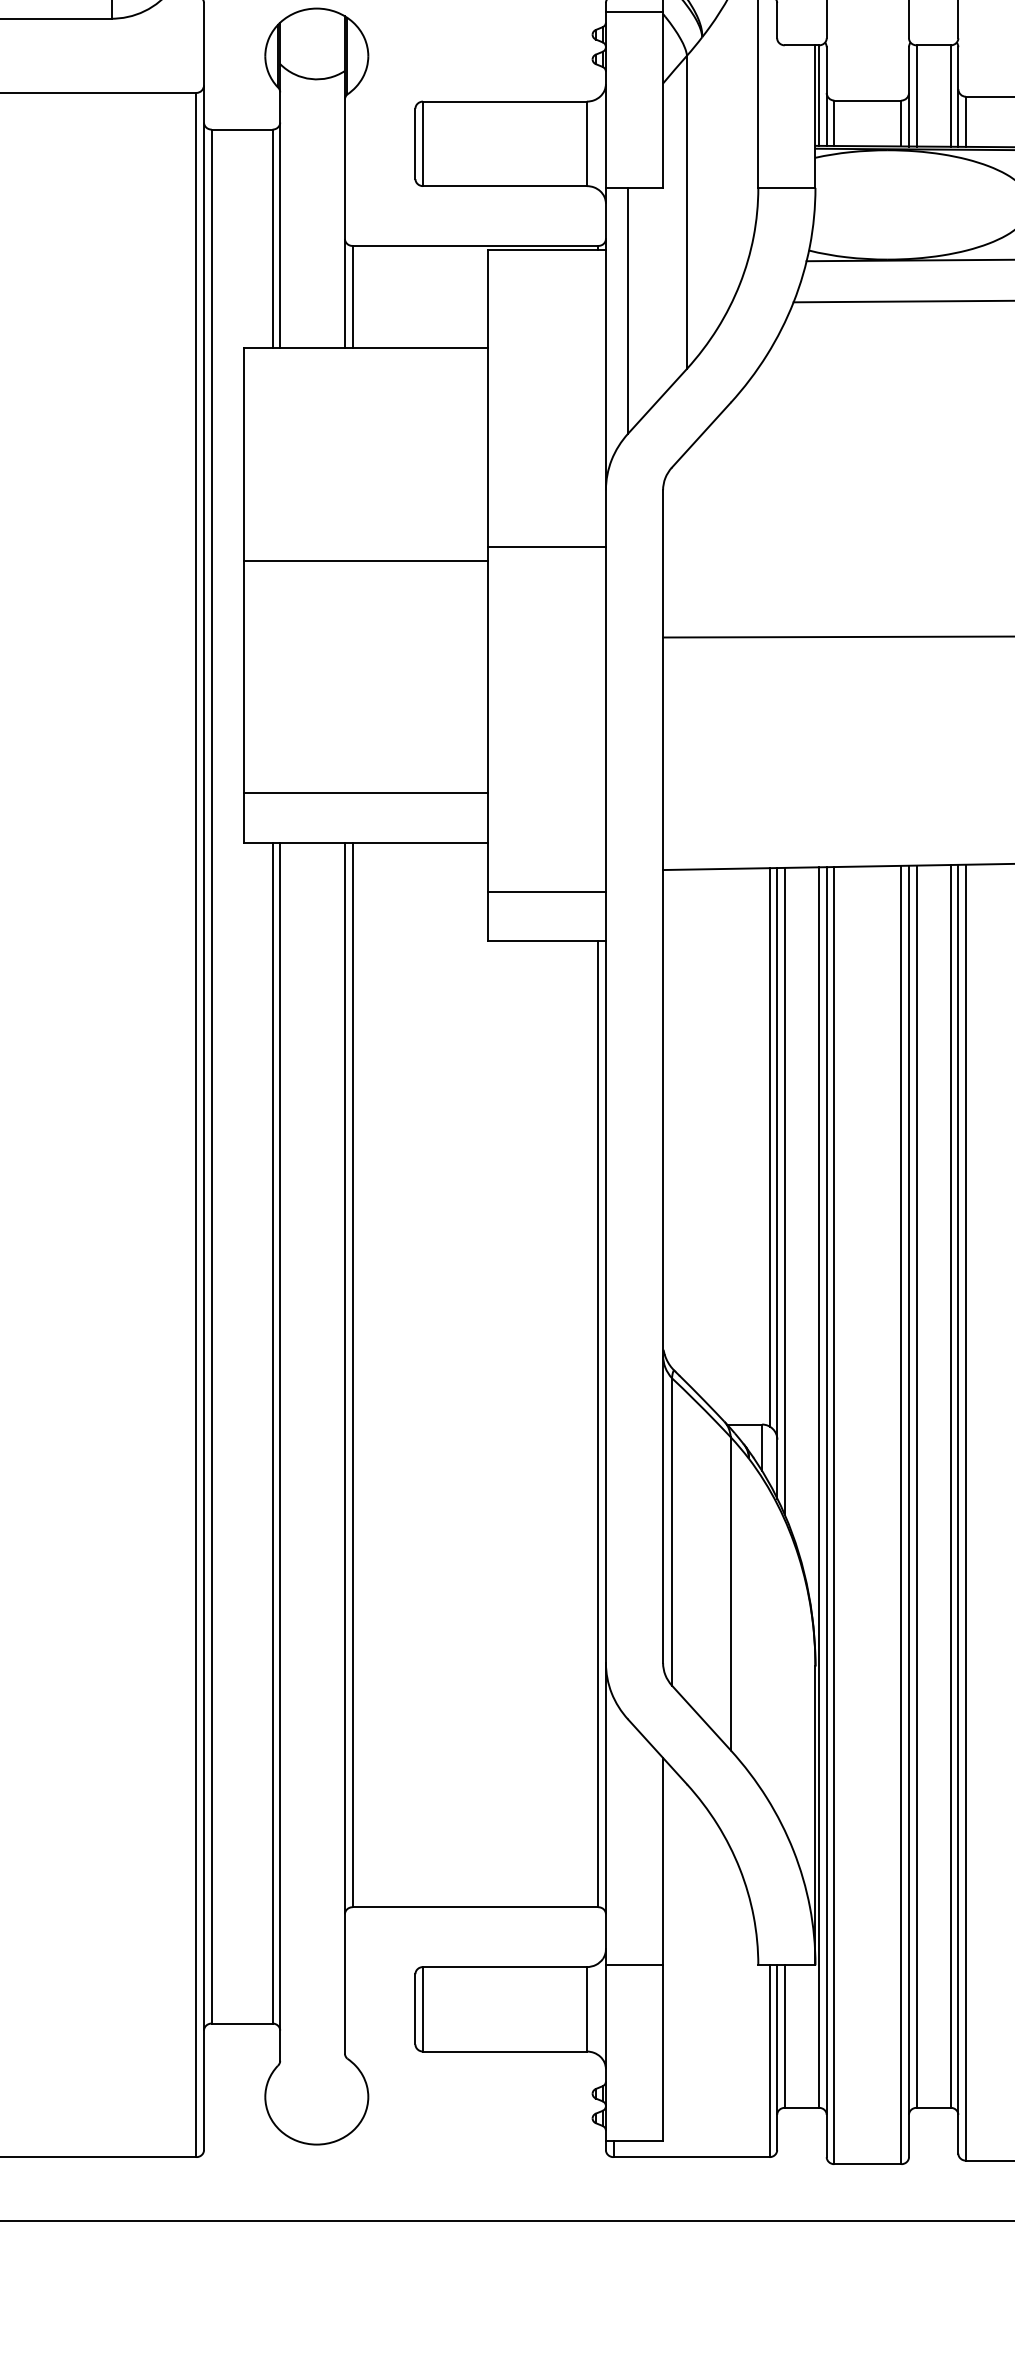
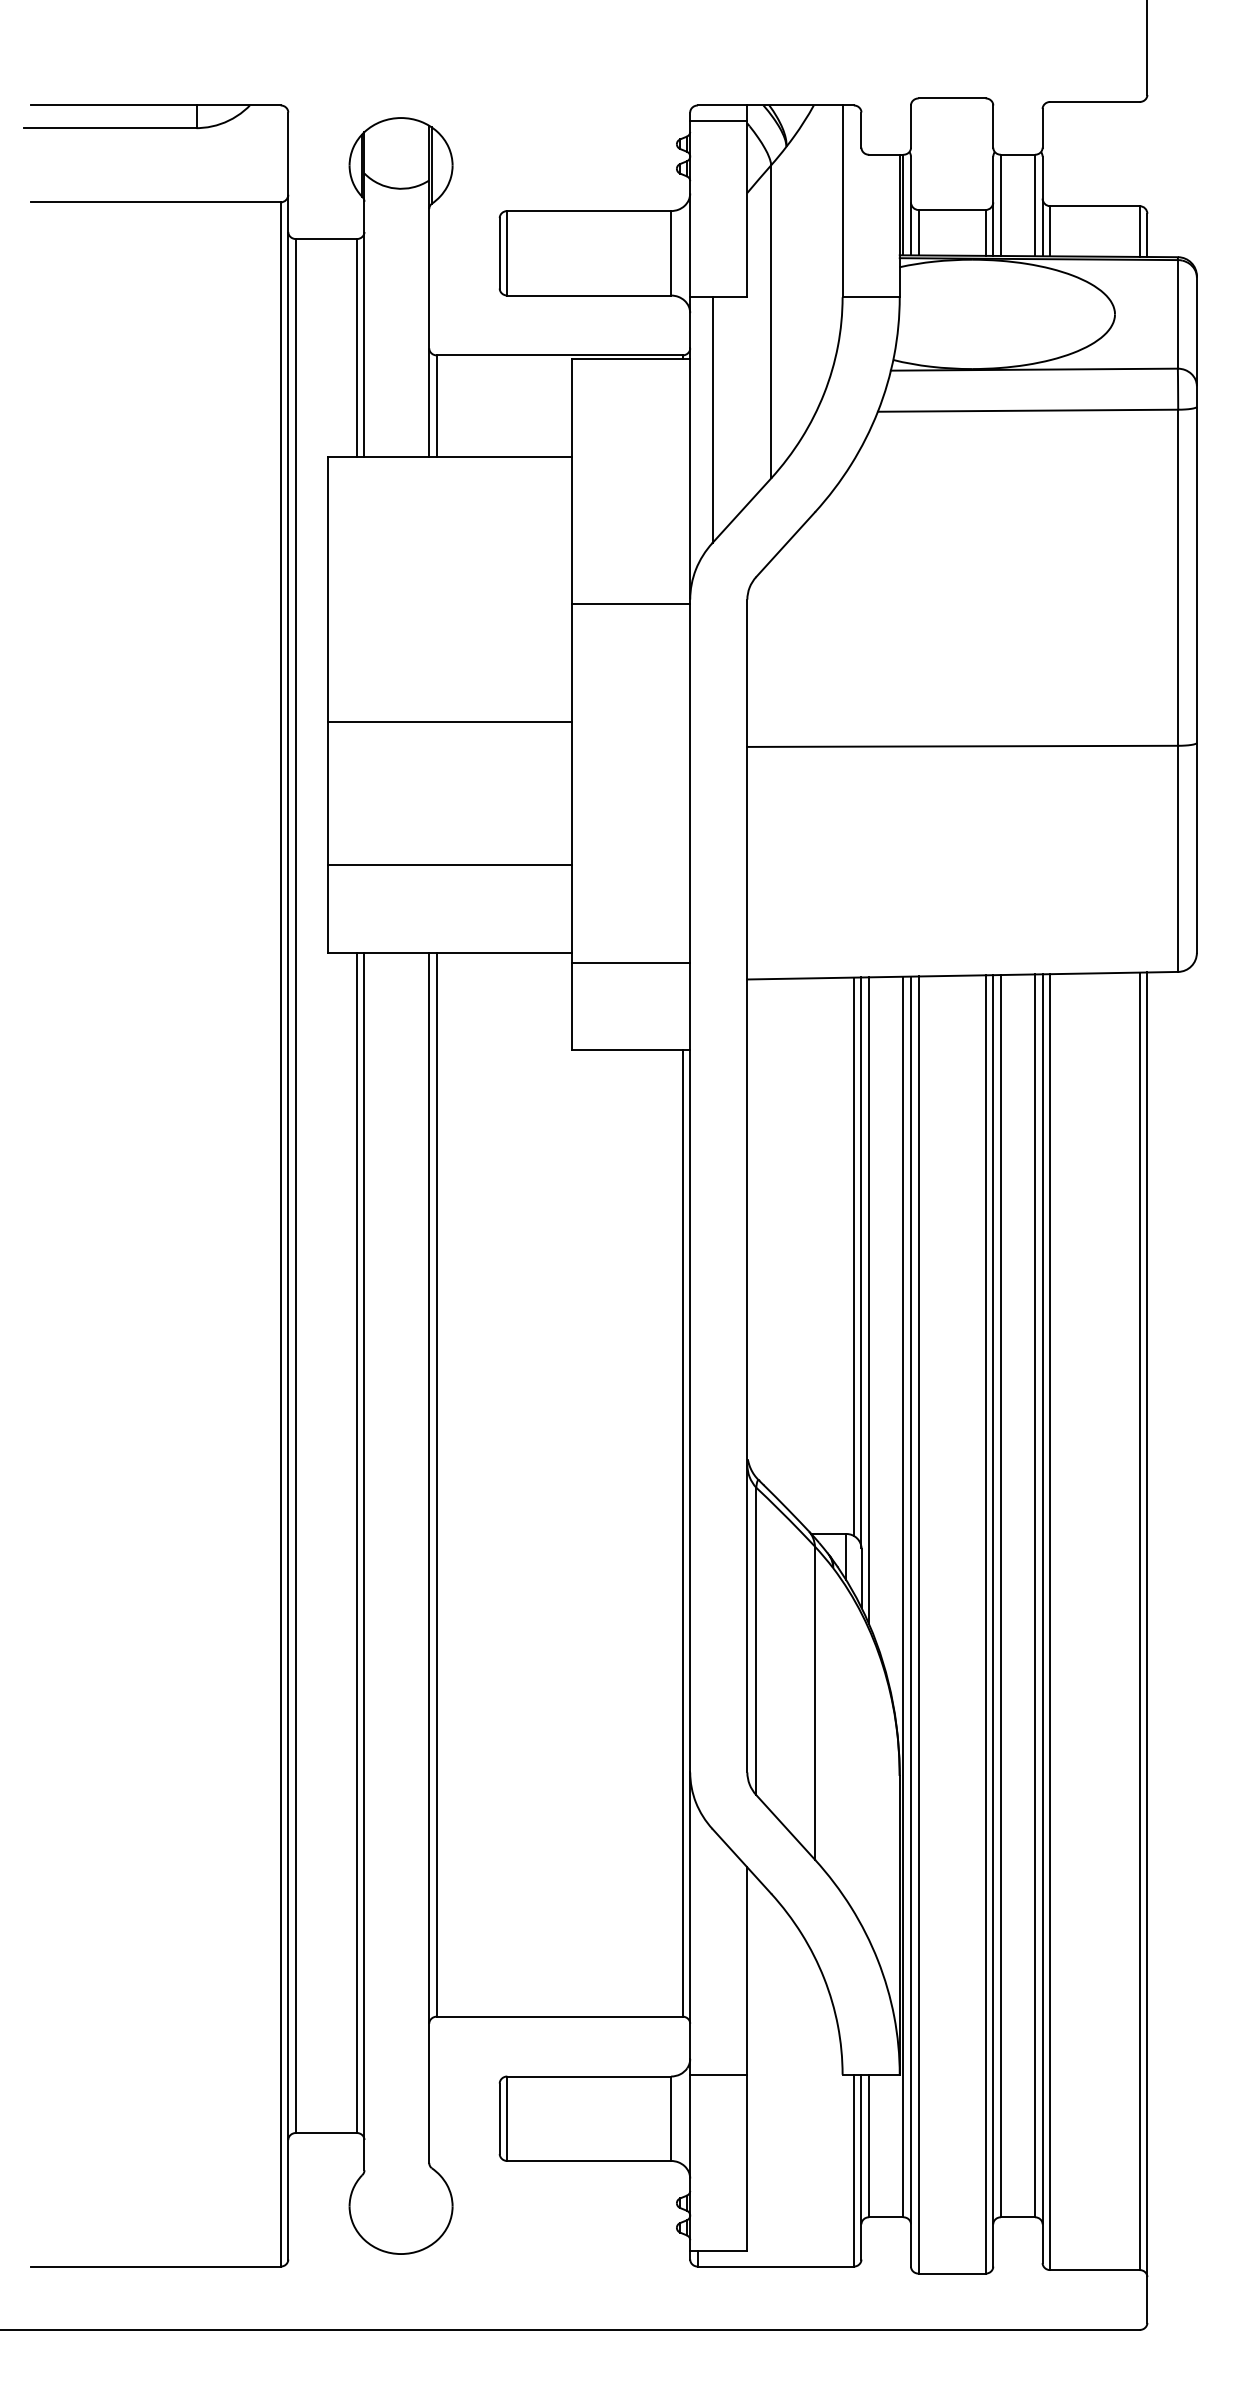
line: (547, 547) -> (631, 604), moved
line: (366, 561) -> (450, 722), moved
line: (366, 793) -> (450, 864), moved
line: (547, 892) -> (631, 962), moved

